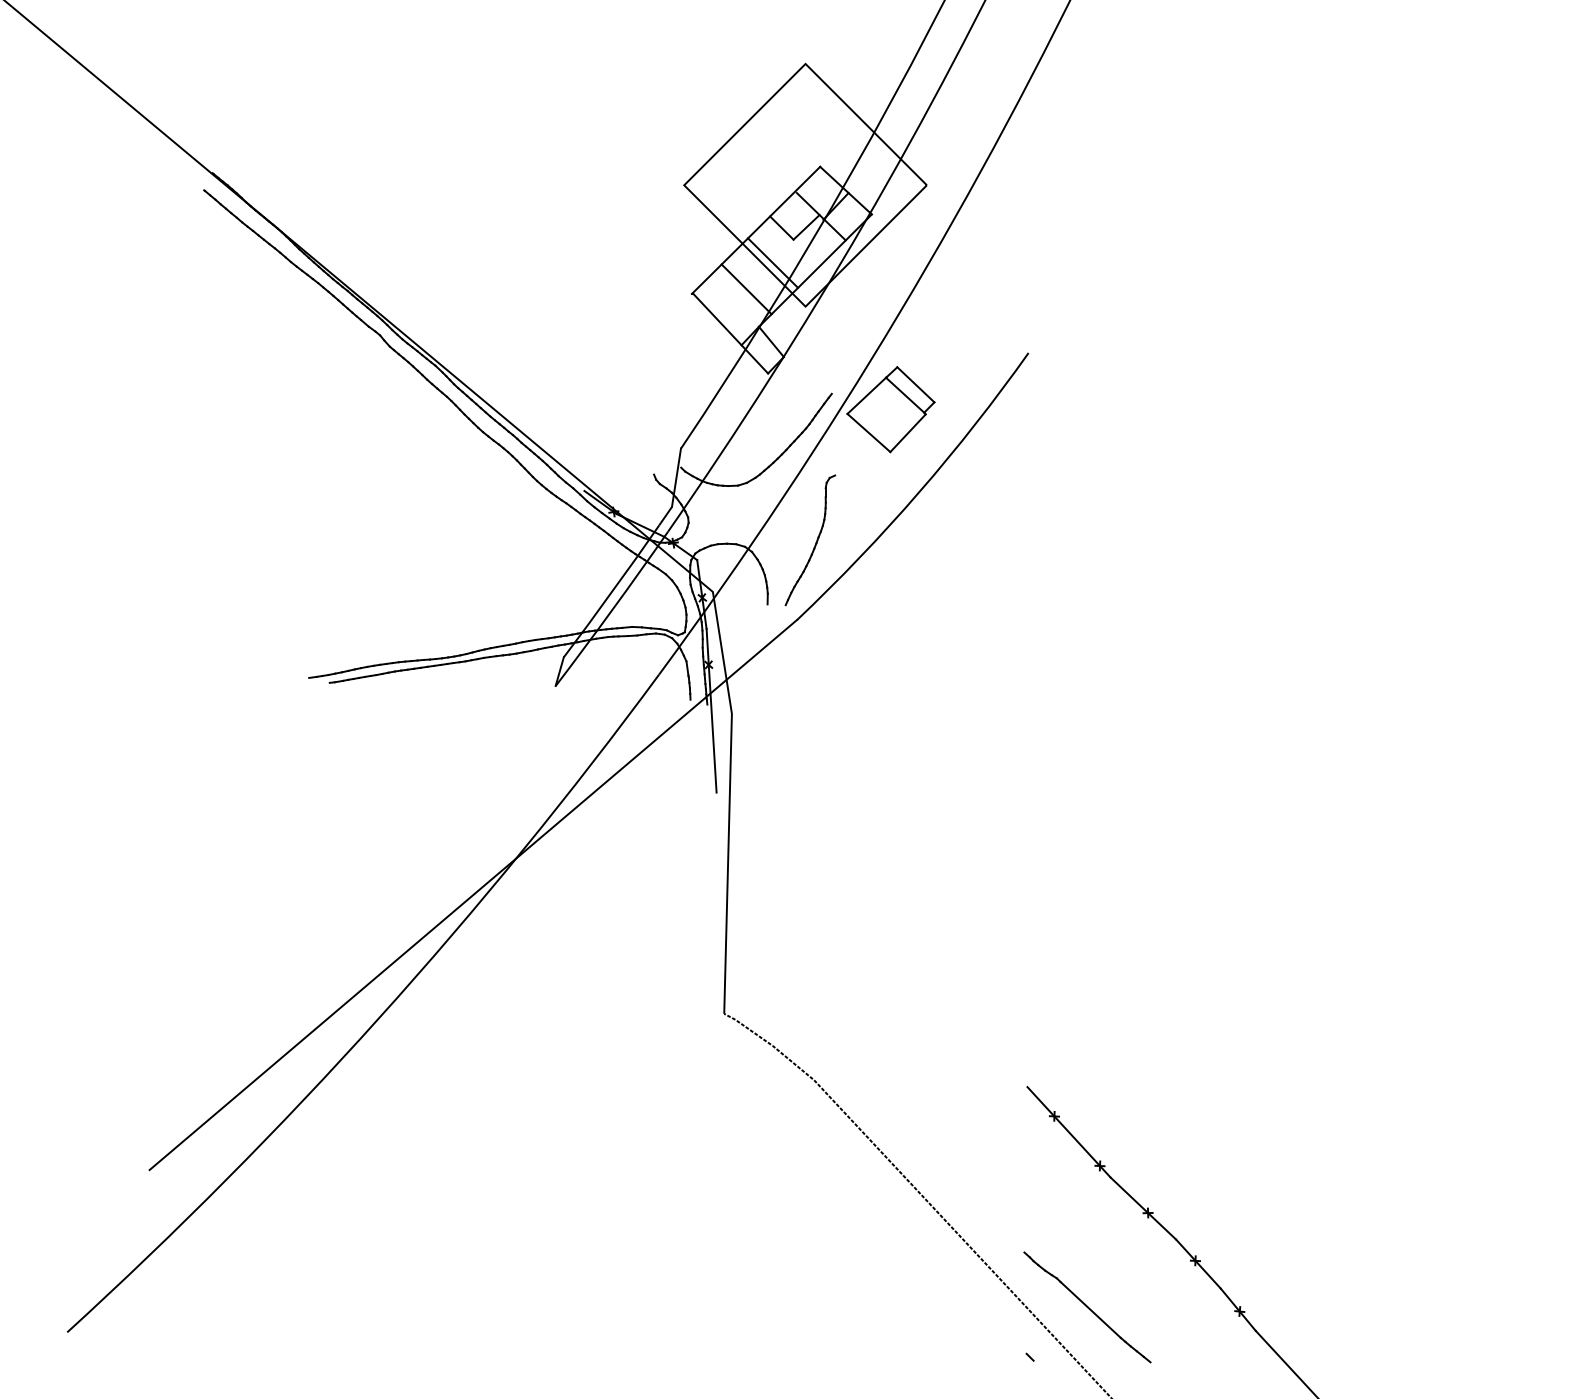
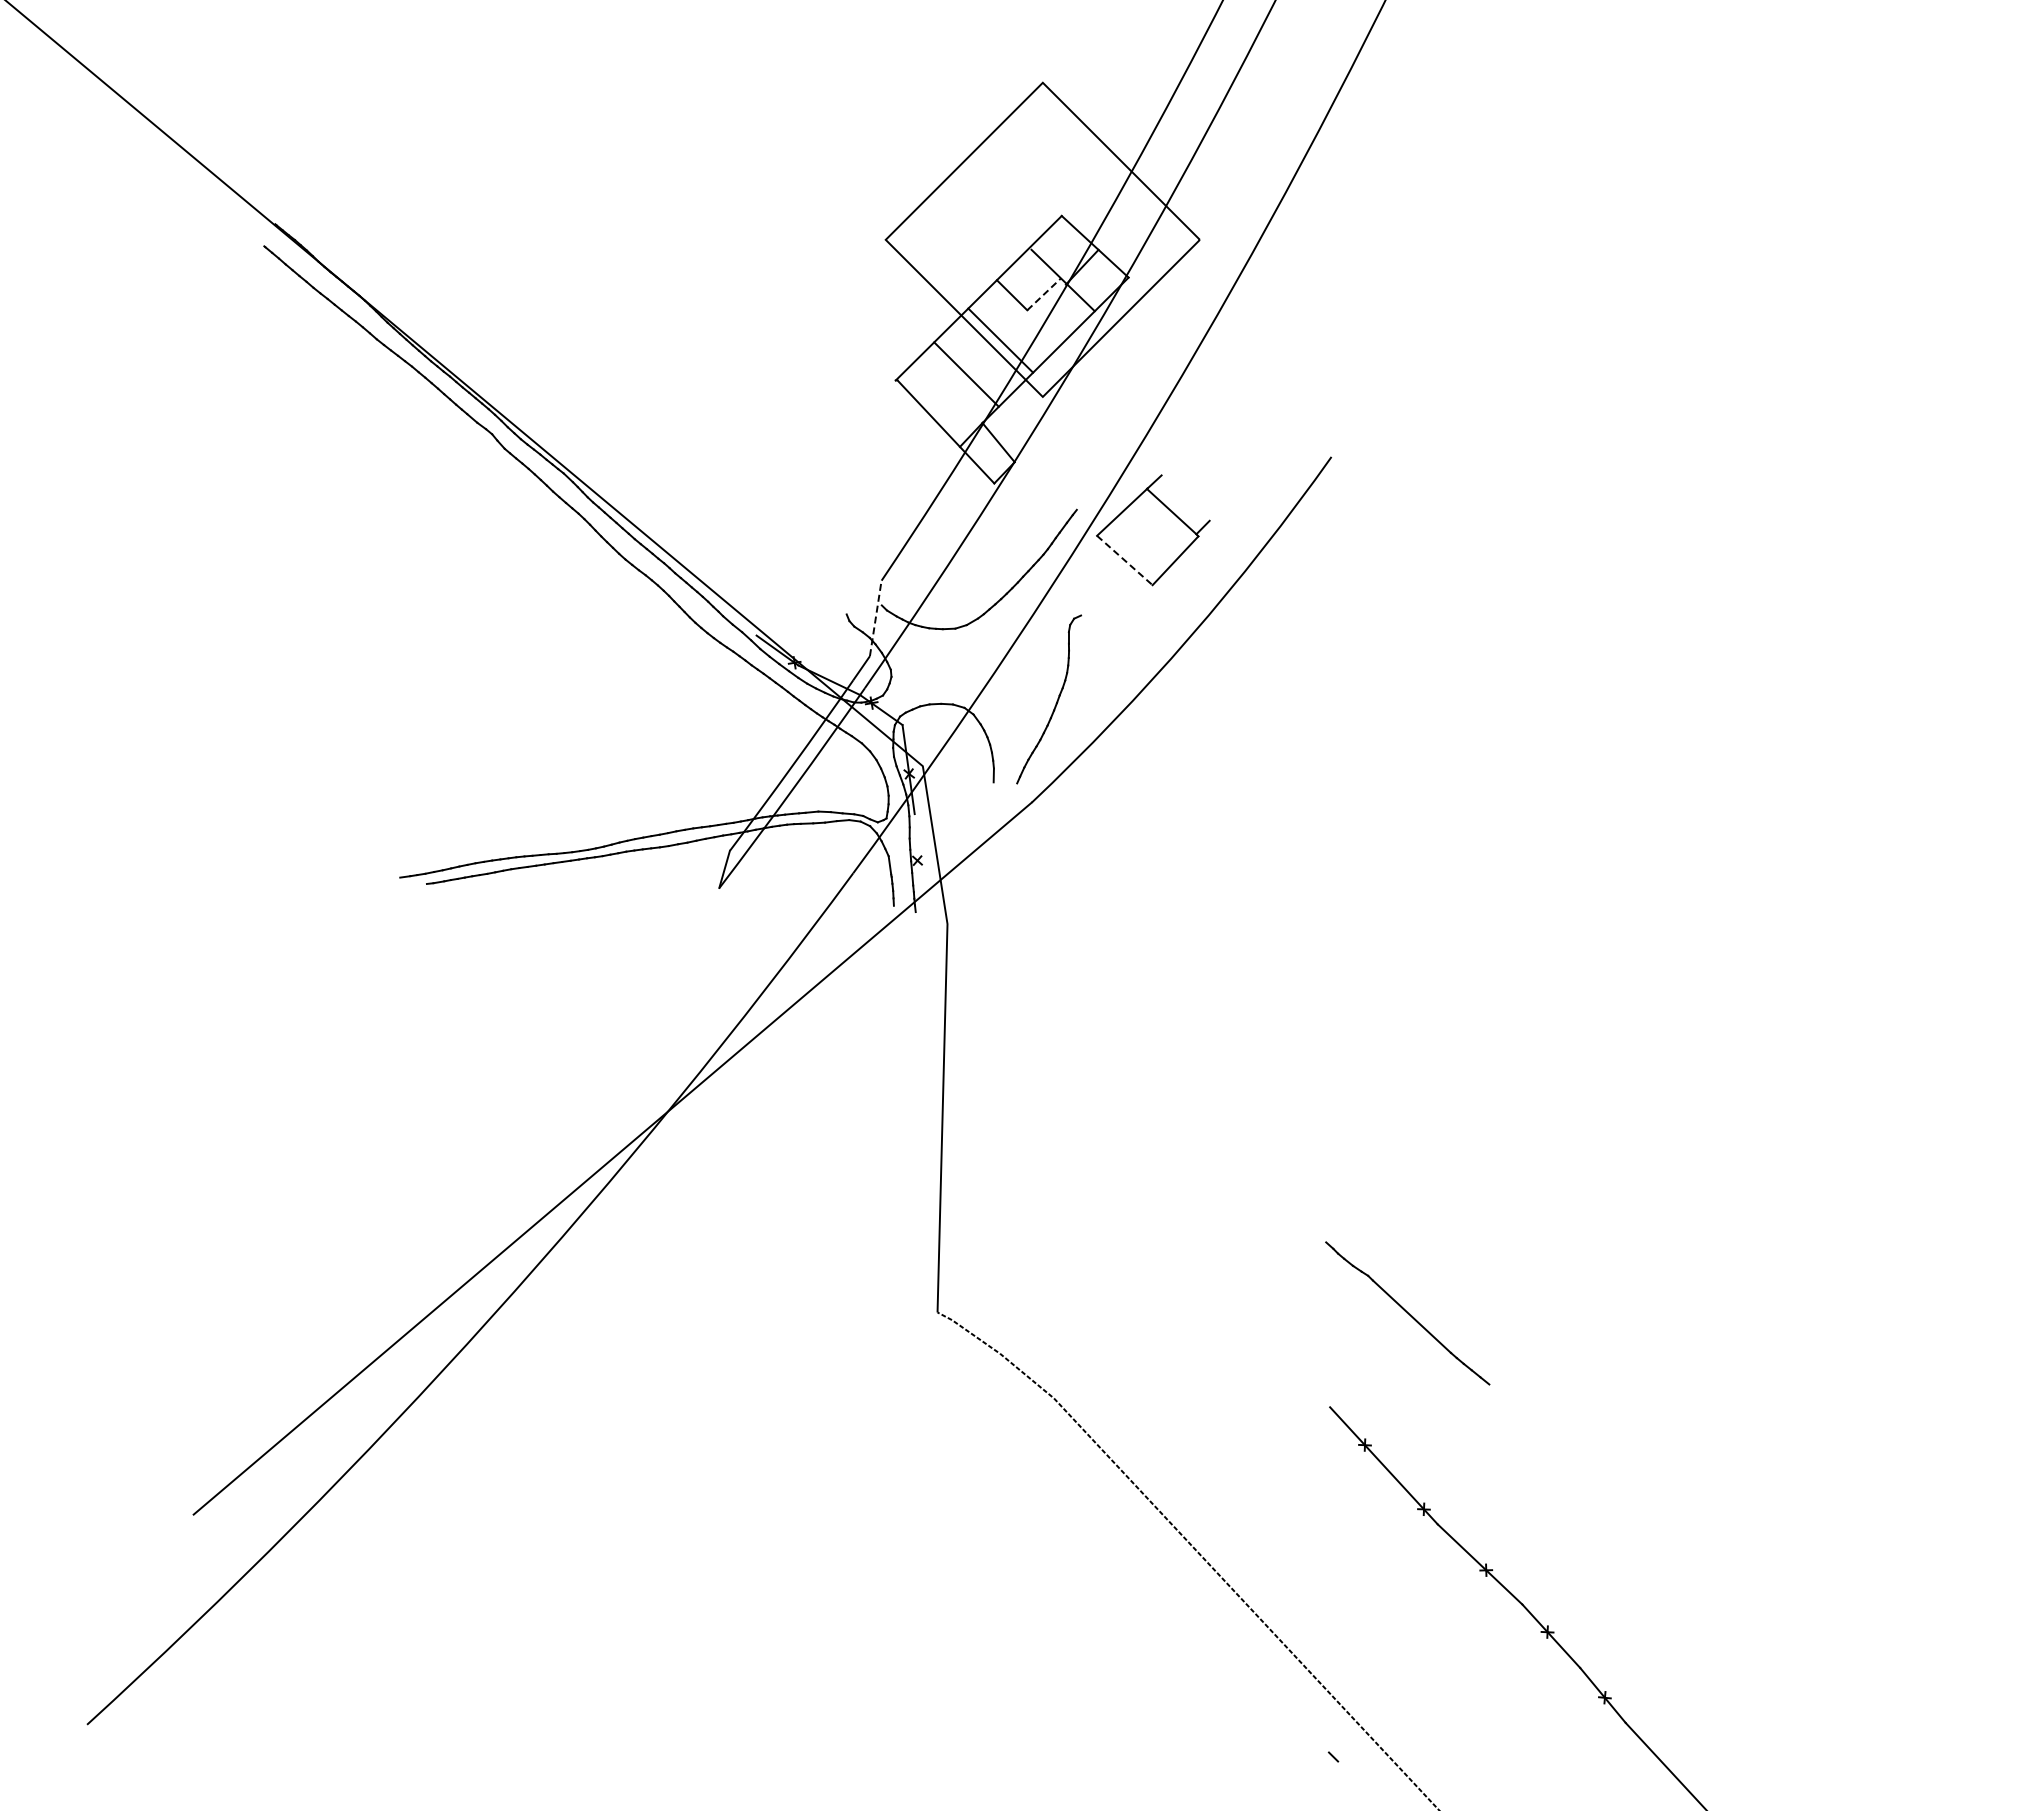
line: (806, 226) -> (1044, 293), solid -> dashed
line: (915, 384) -> (1185, 497), removed
line: (869, 432) -> (1125, 560), solid -> dashed
line: (676, 477) -> (875, 617), solid -> dashed
line: (711, 711) -> (920, 920), removed
part: (1087, 1307) -> (1407, 1313), moved

